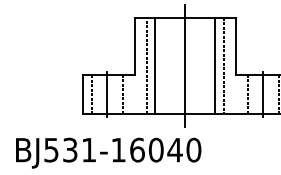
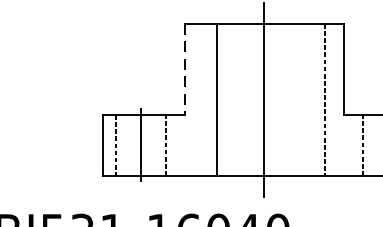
line: (134, 46) -> (184, 69), solid -> dashed
line: (146, 65) -> (203, 99), removed
line: (215, 65) -> (312, 99), removed

